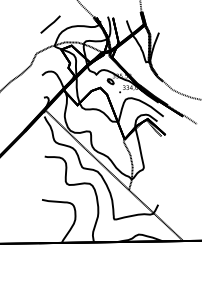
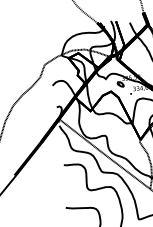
line: (50, 24) -> (55, 34), removed

